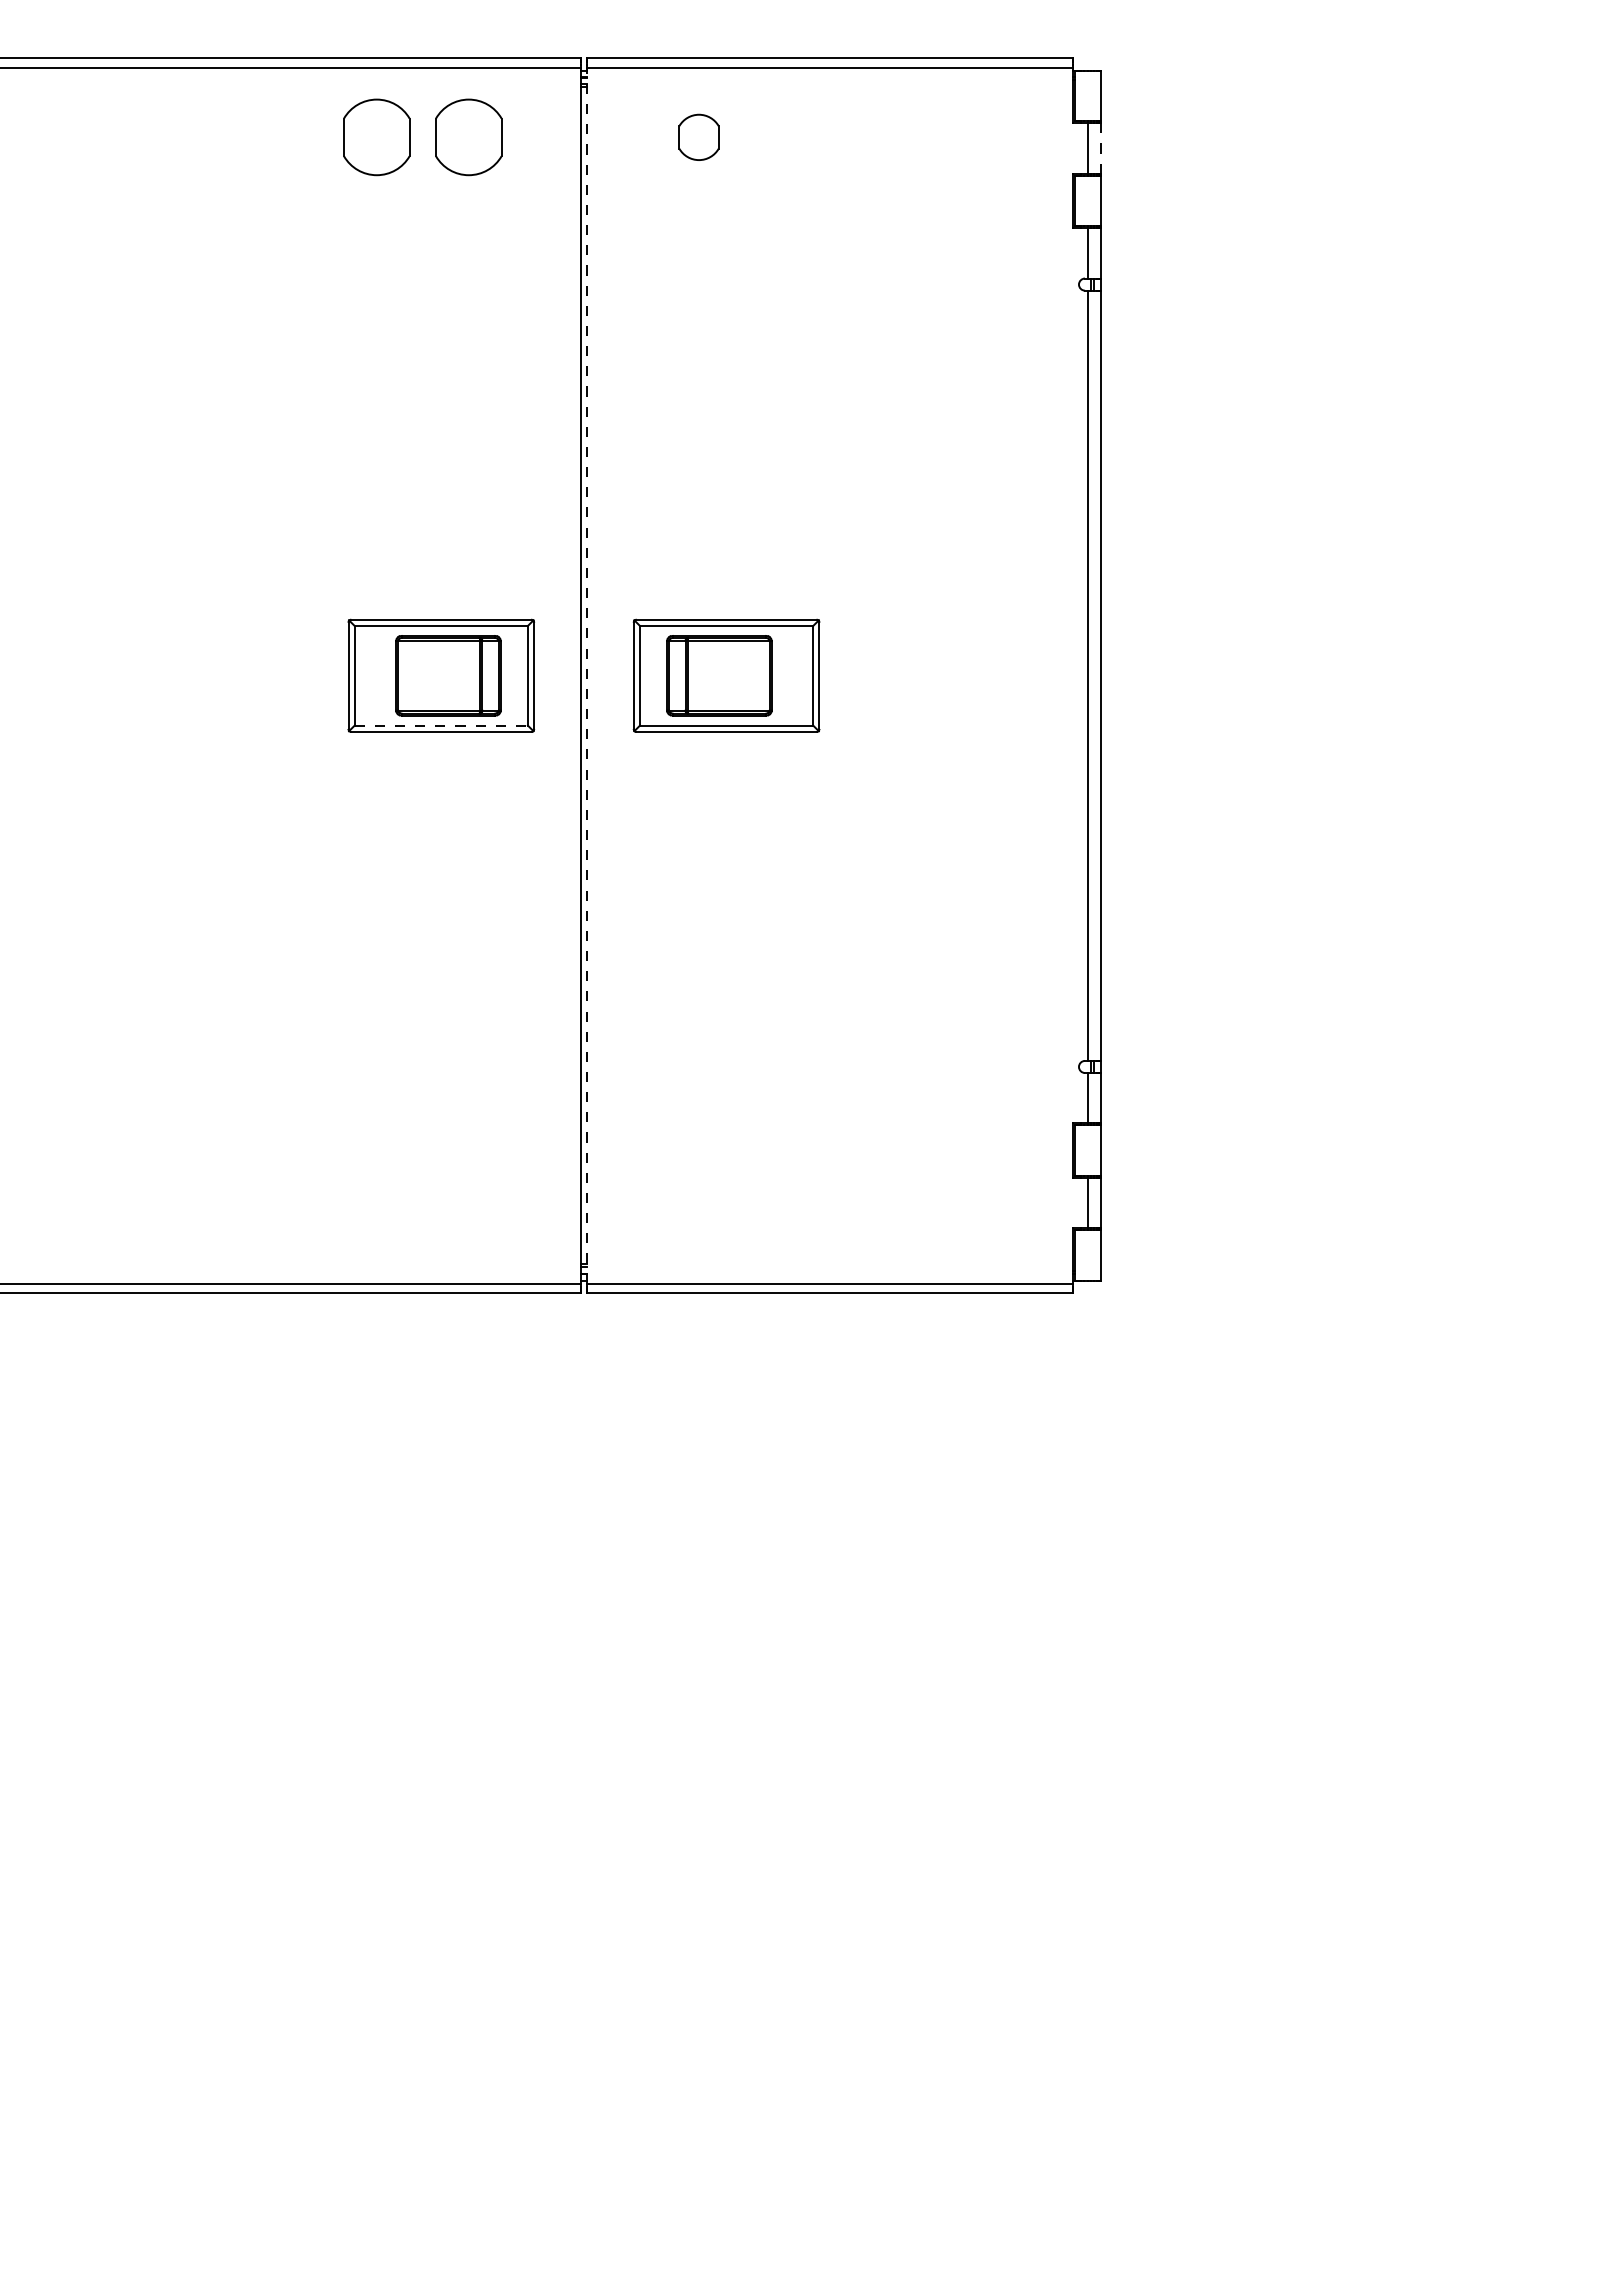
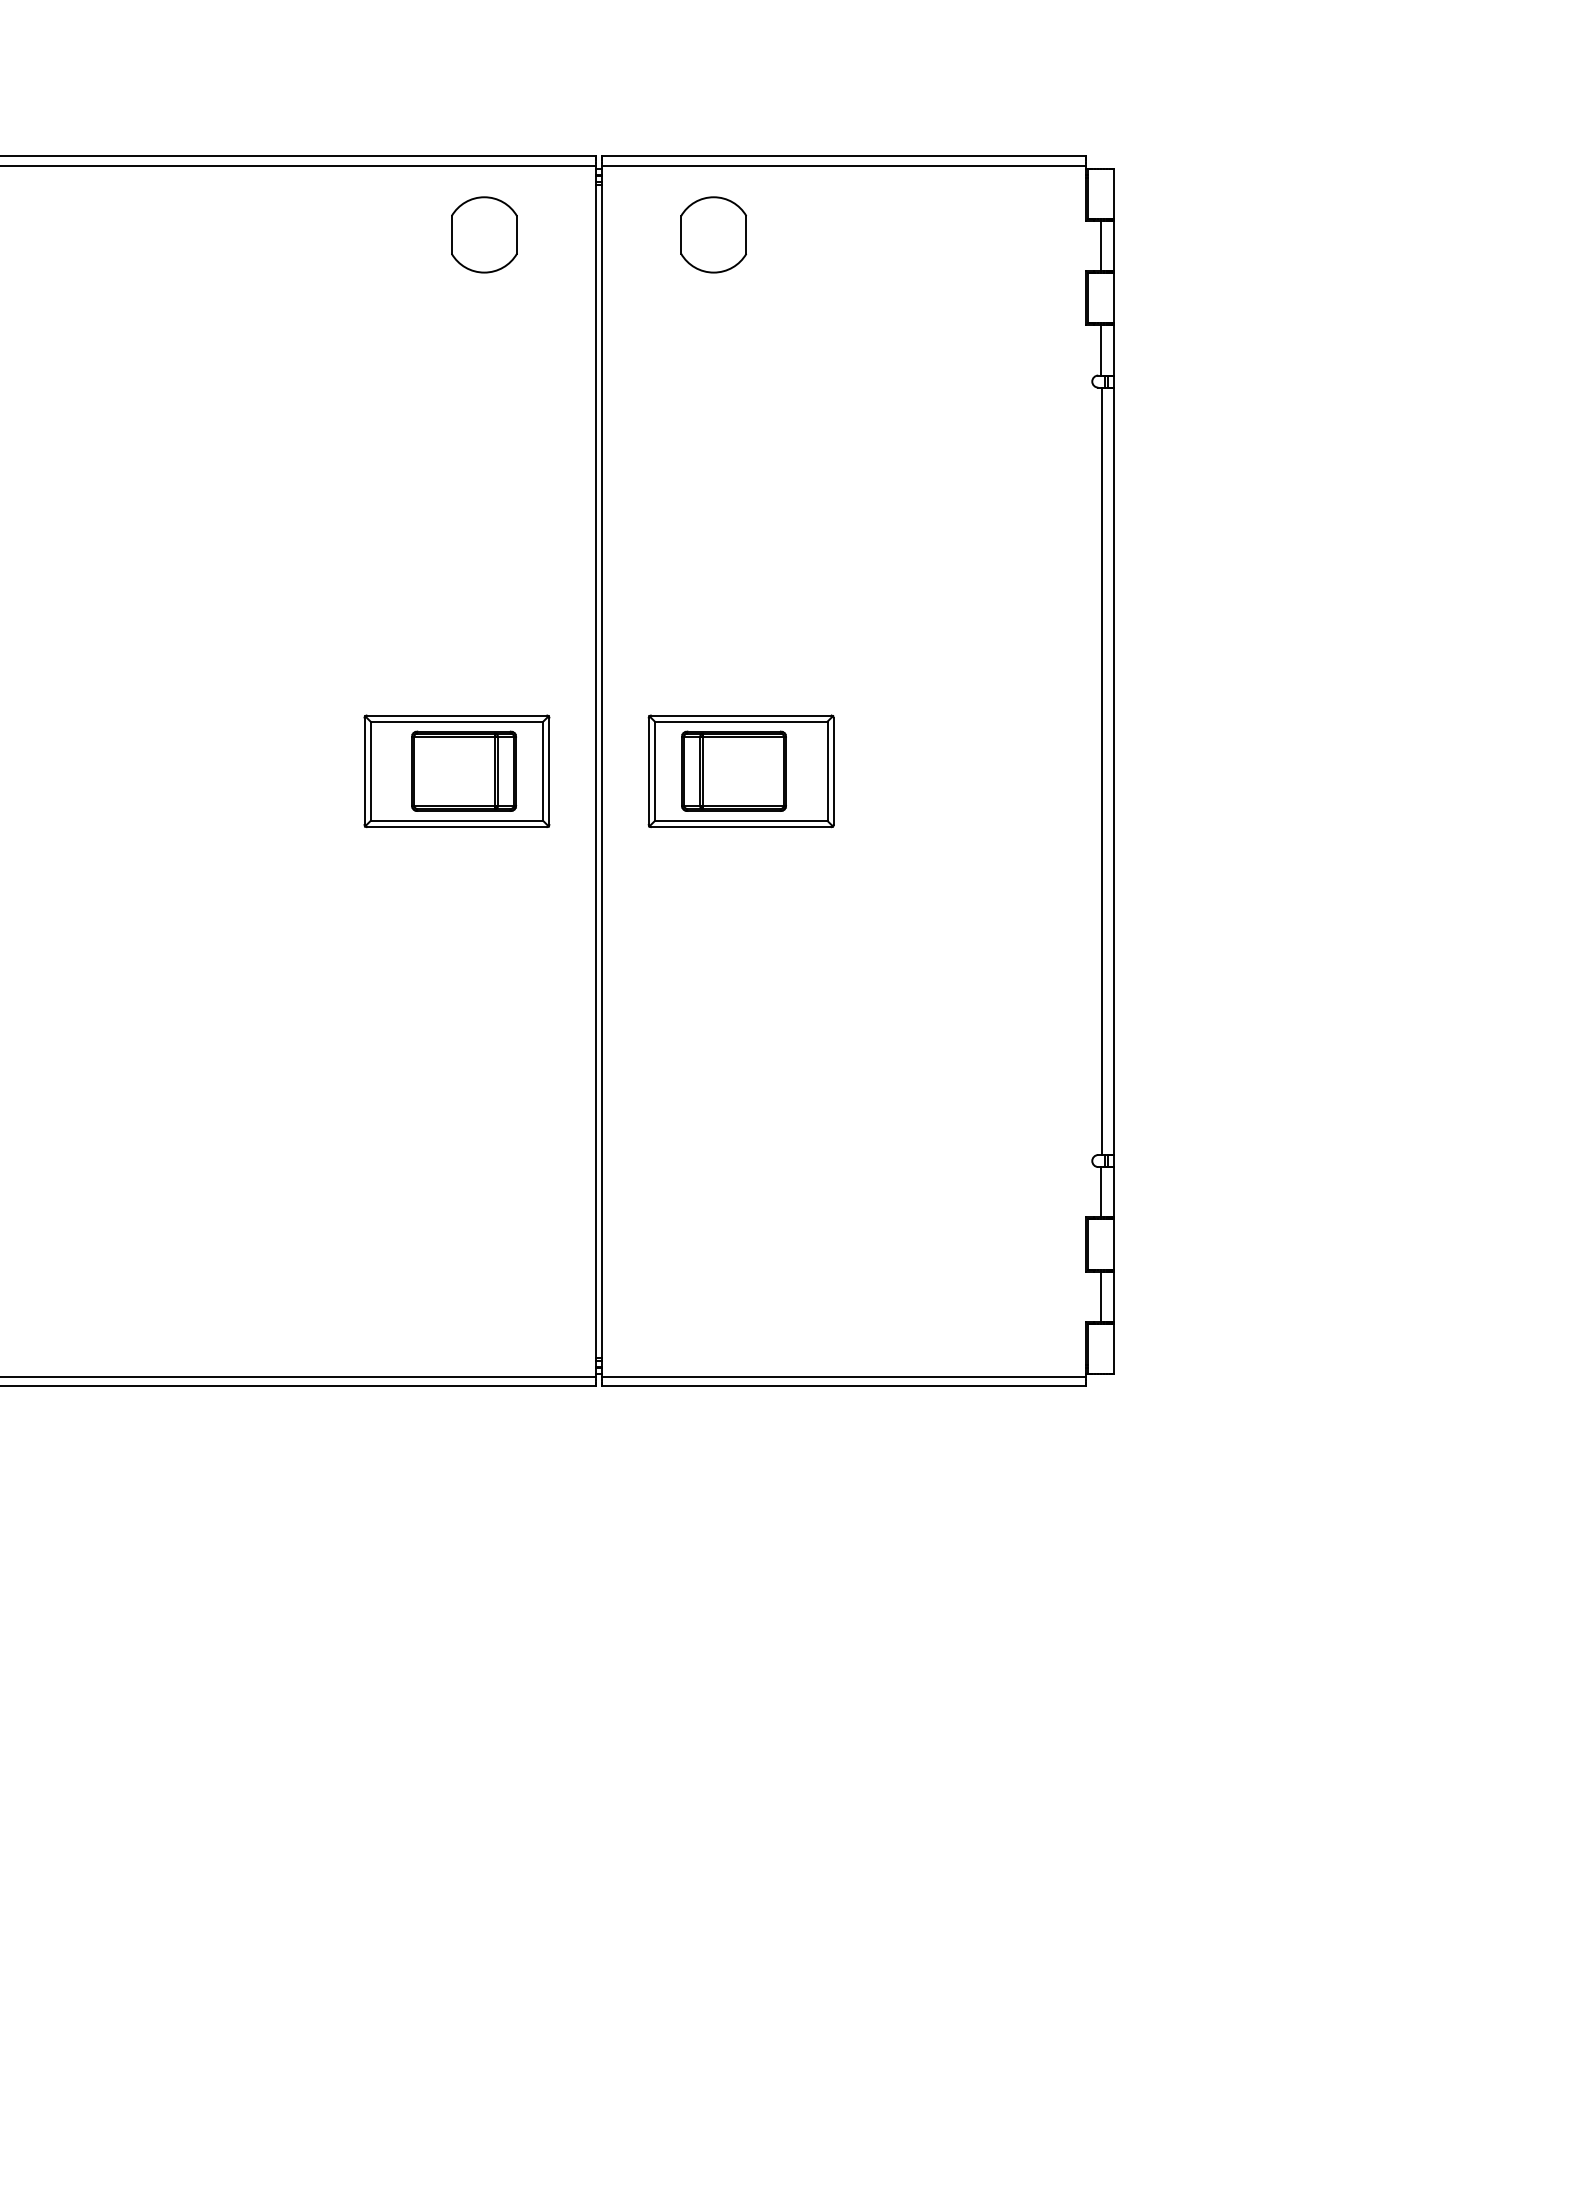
part: (376, 137) -> (392, 235), removed
part: (698, 137) -> (713, 235), size x1.67
line: (1100, 148) -> (1113, 245), dashed -> solid
line: (587, 675) -> (602, 771), dashed -> solid
line: (441, 725) -> (457, 820), dashed -> solid

